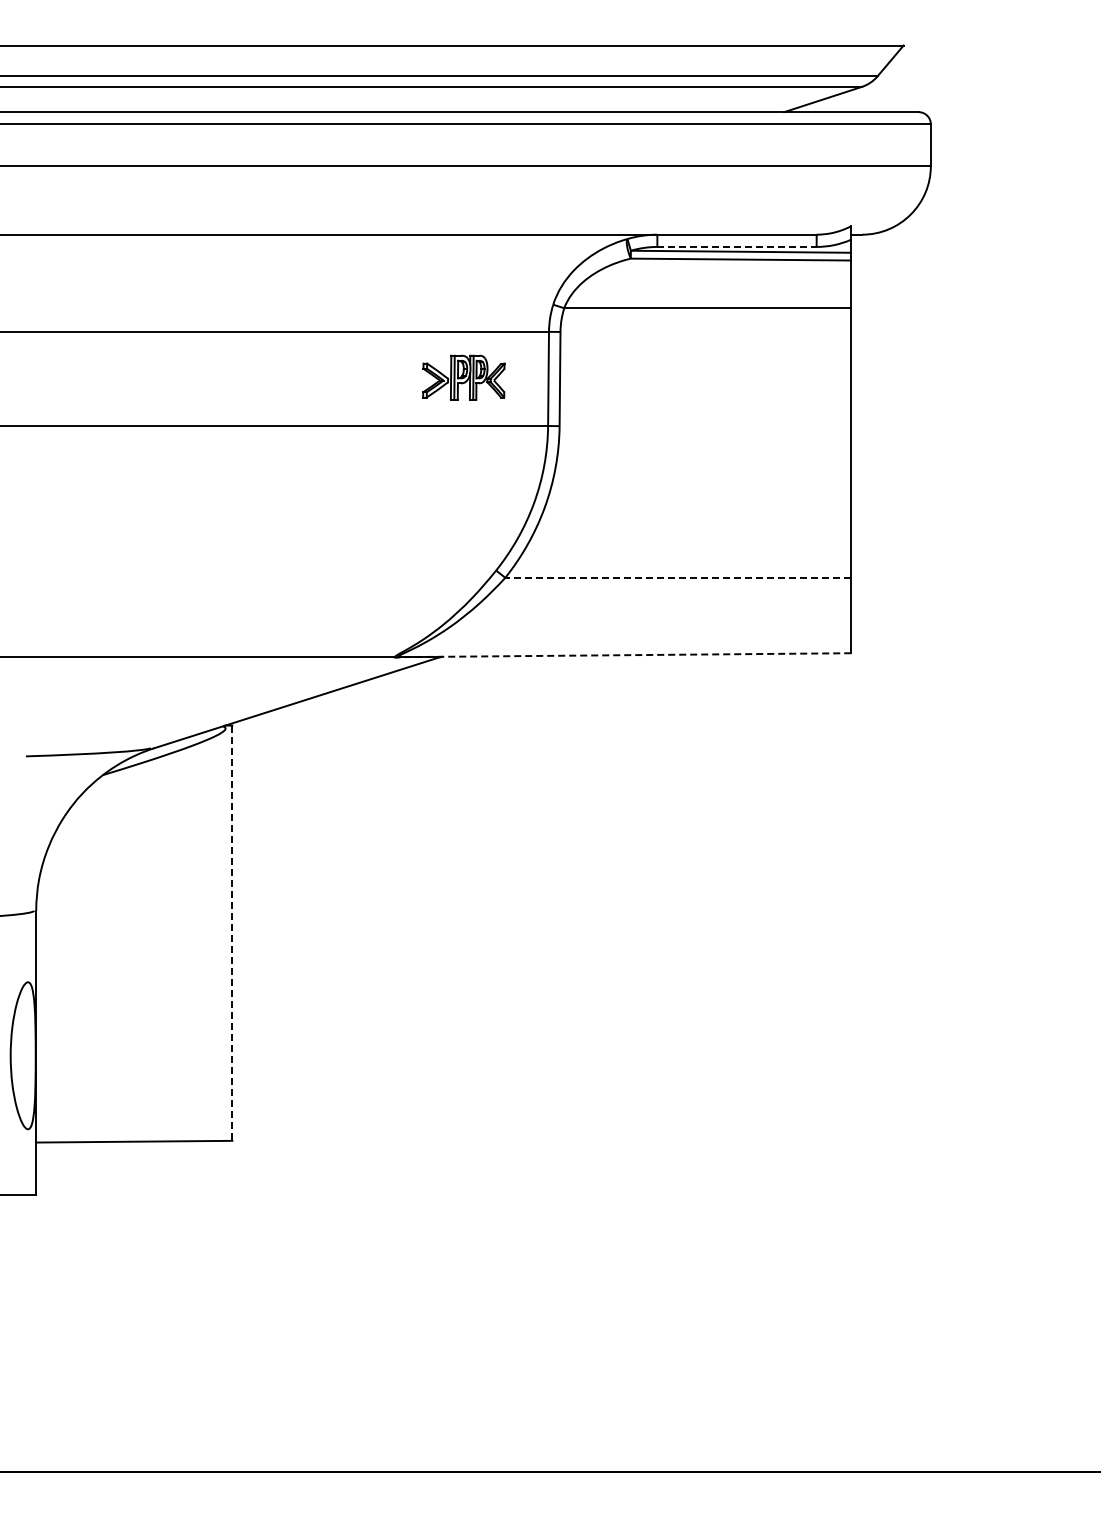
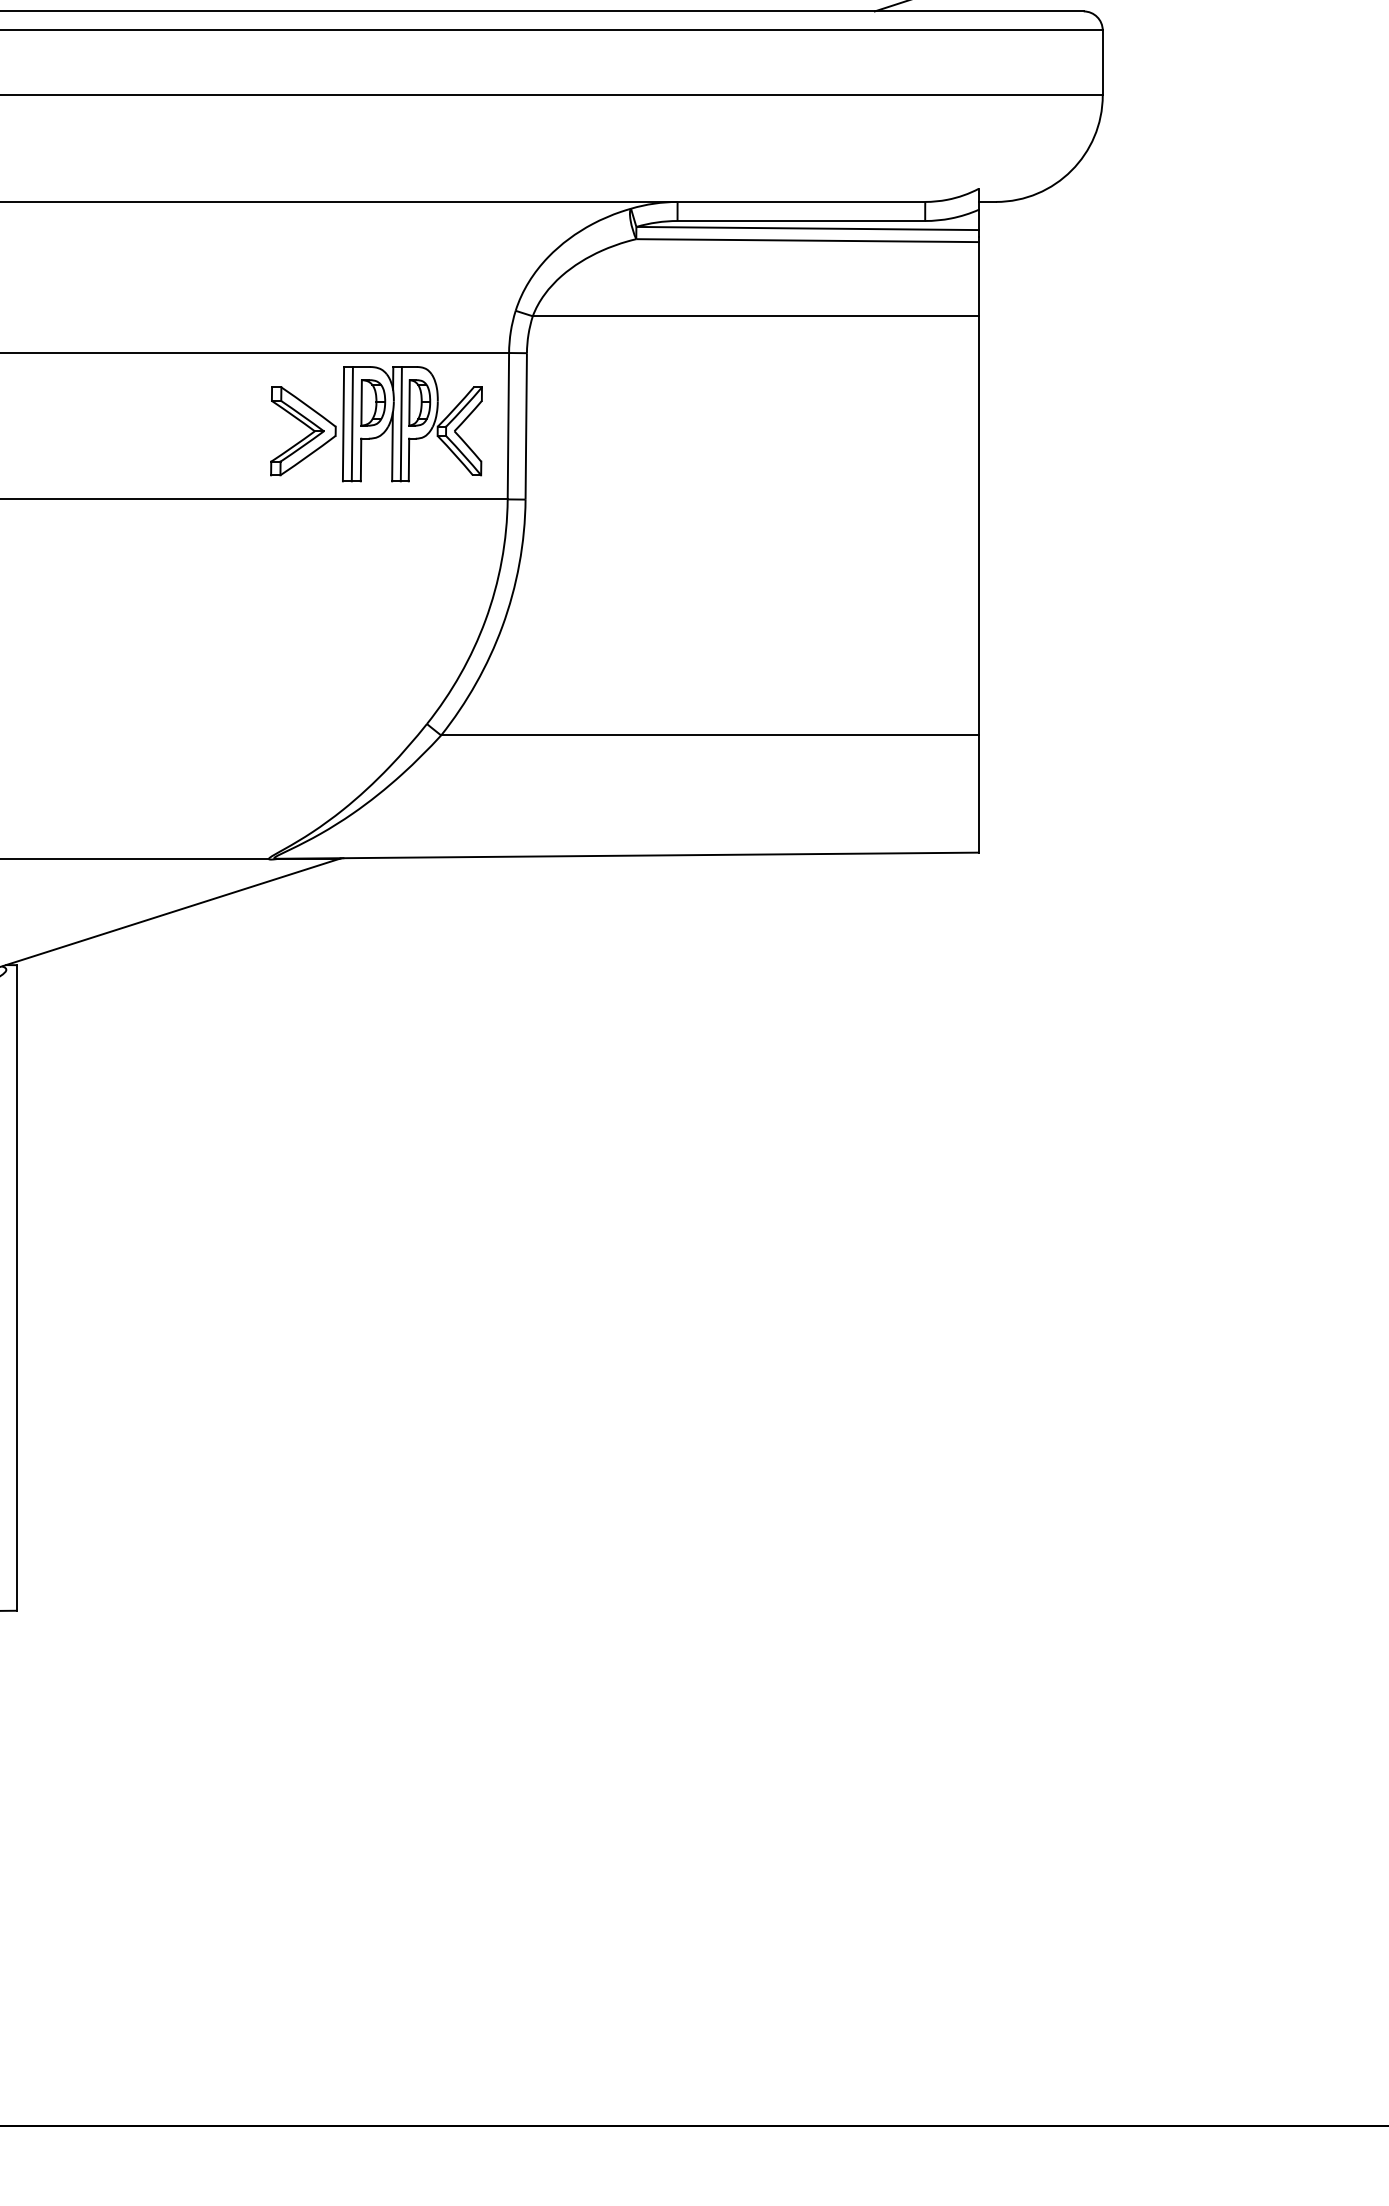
line: (737, 246) -> (802, 220), dashed -> solid
part: (463, 377) -> (376, 423), size x1.67
line: (678, 577) -> (710, 734), dashed -> solid
line: (625, 655) -> (628, 856), dashed -> solid
line: (232, 933) -> (17, 1288), dashed -> solid

